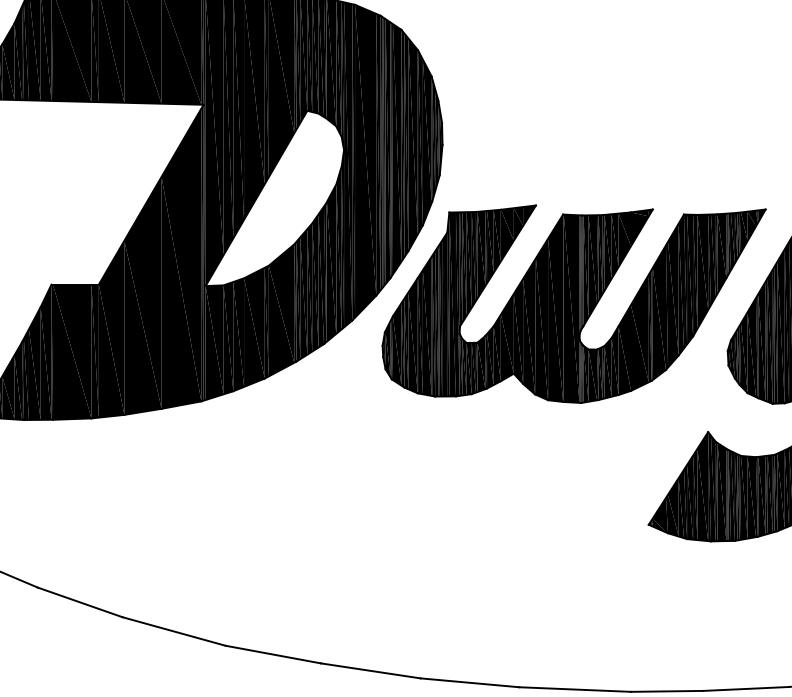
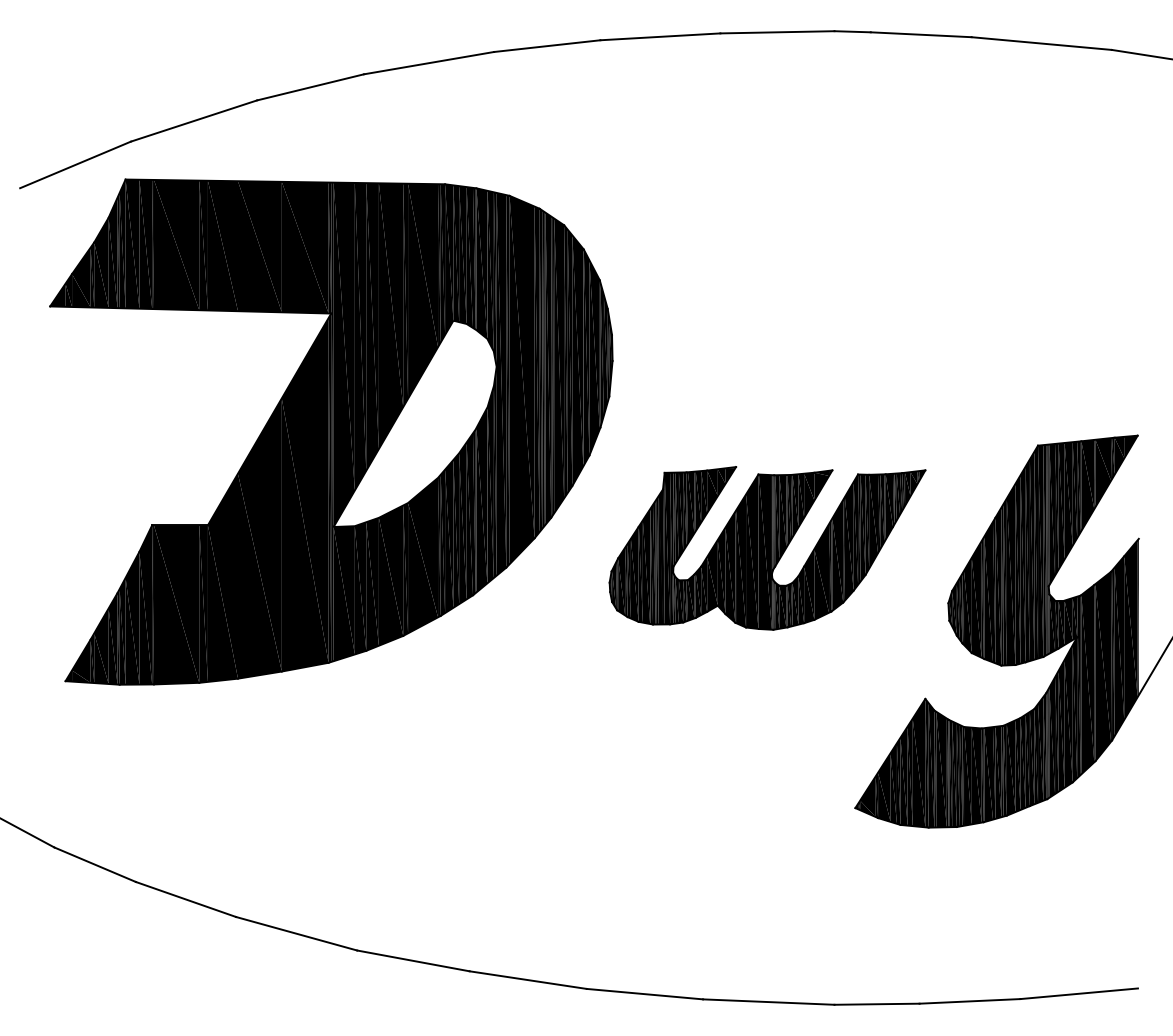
part: (574, 304) -> (767, 548), size x0.7

